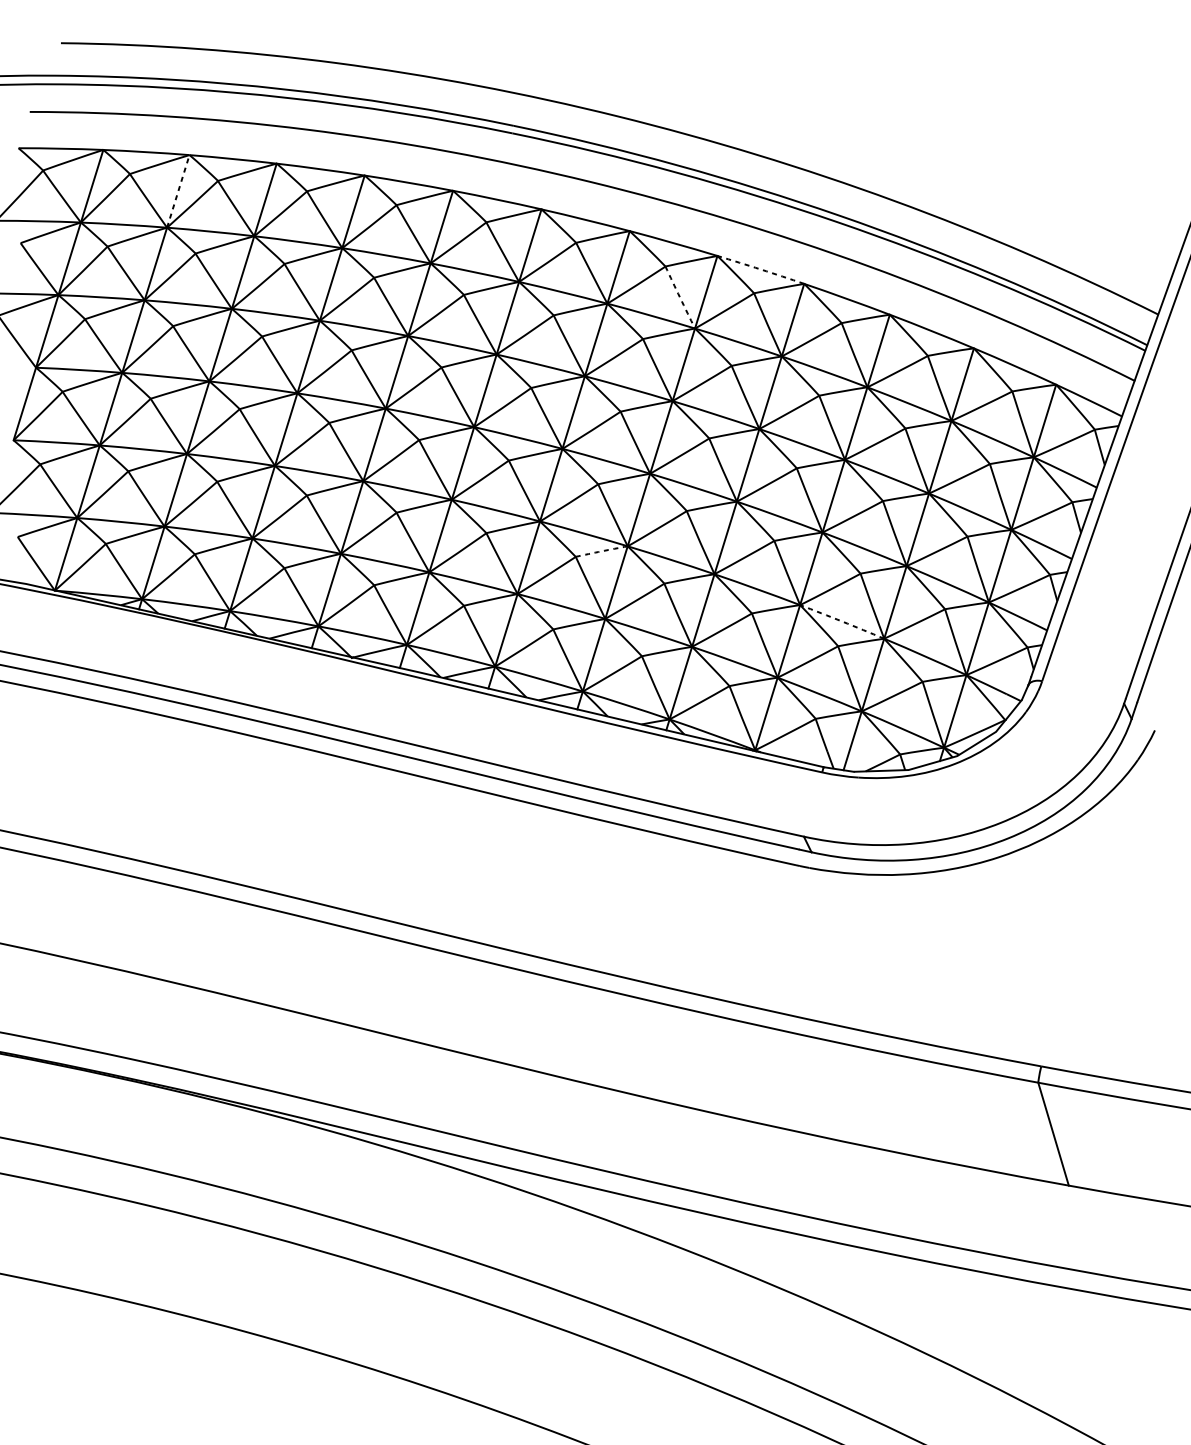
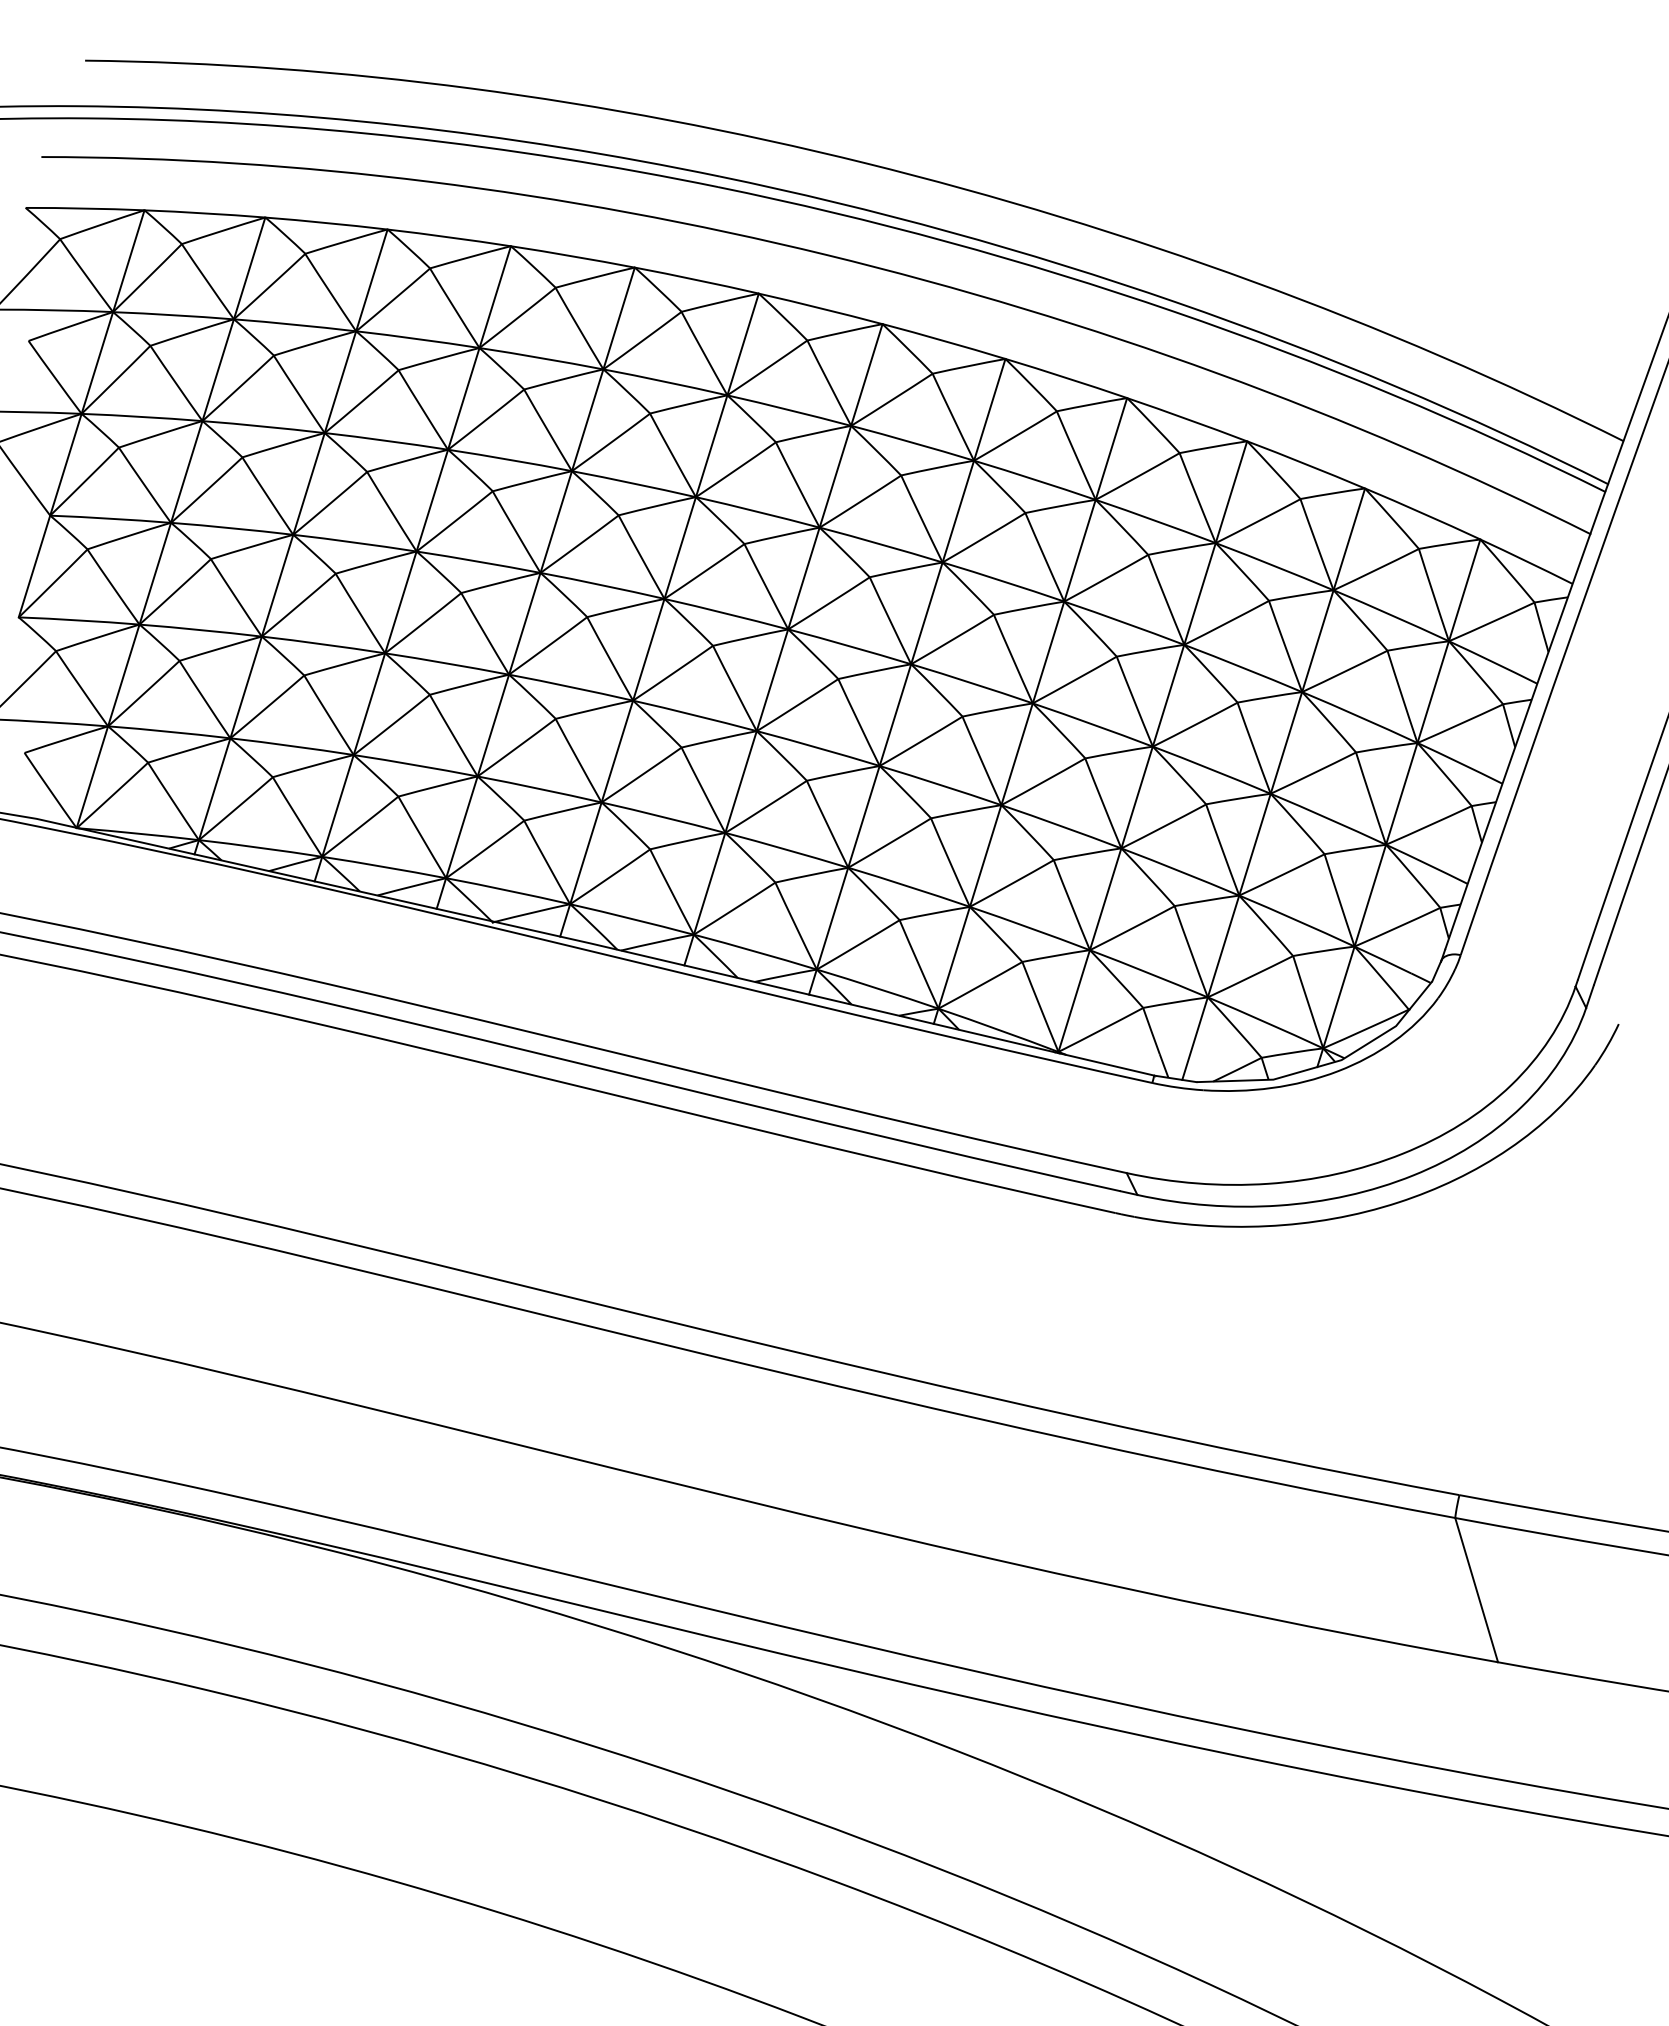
line: (178, 190) -> (249, 267), dashed -> solid
arc: (760, 269) -> (1066, 377), dashed -> solid
arc: (680, 297) -> (953, 417), dashed -> solid
arc: (601, 551) -> (843, 773), dashed -> solid
arc: (842, 621) -> (1180, 871), dashed -> solid

